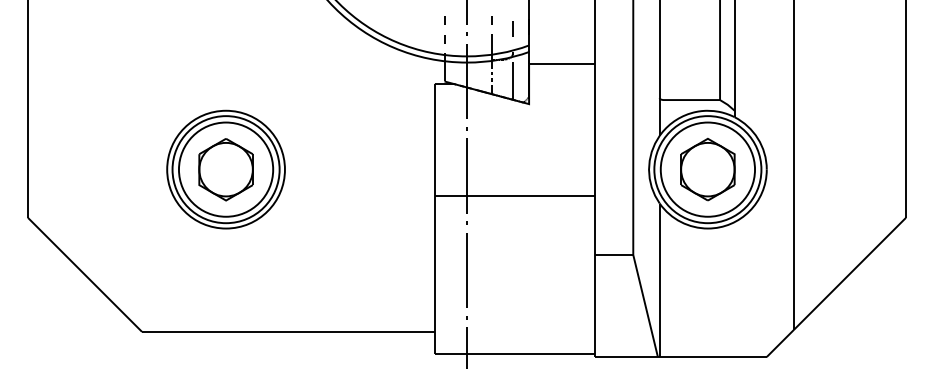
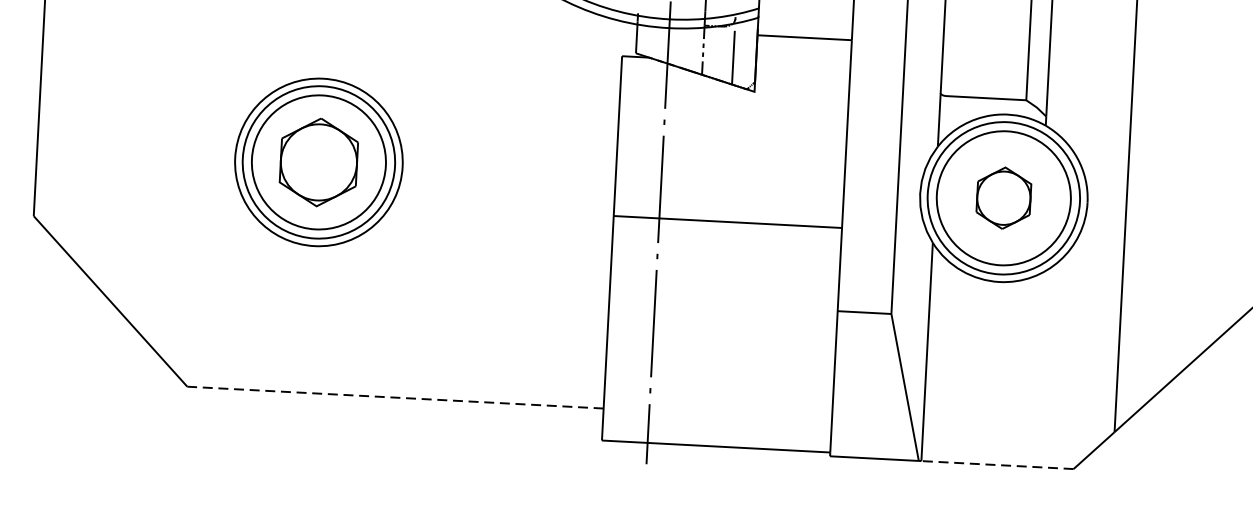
part: (707, 169) -> (1003, 198), size x0.7
line: (287, 331) -> (394, 397), solid -> dashed
line: (713, 357) -> (997, 465), solid -> dashed

